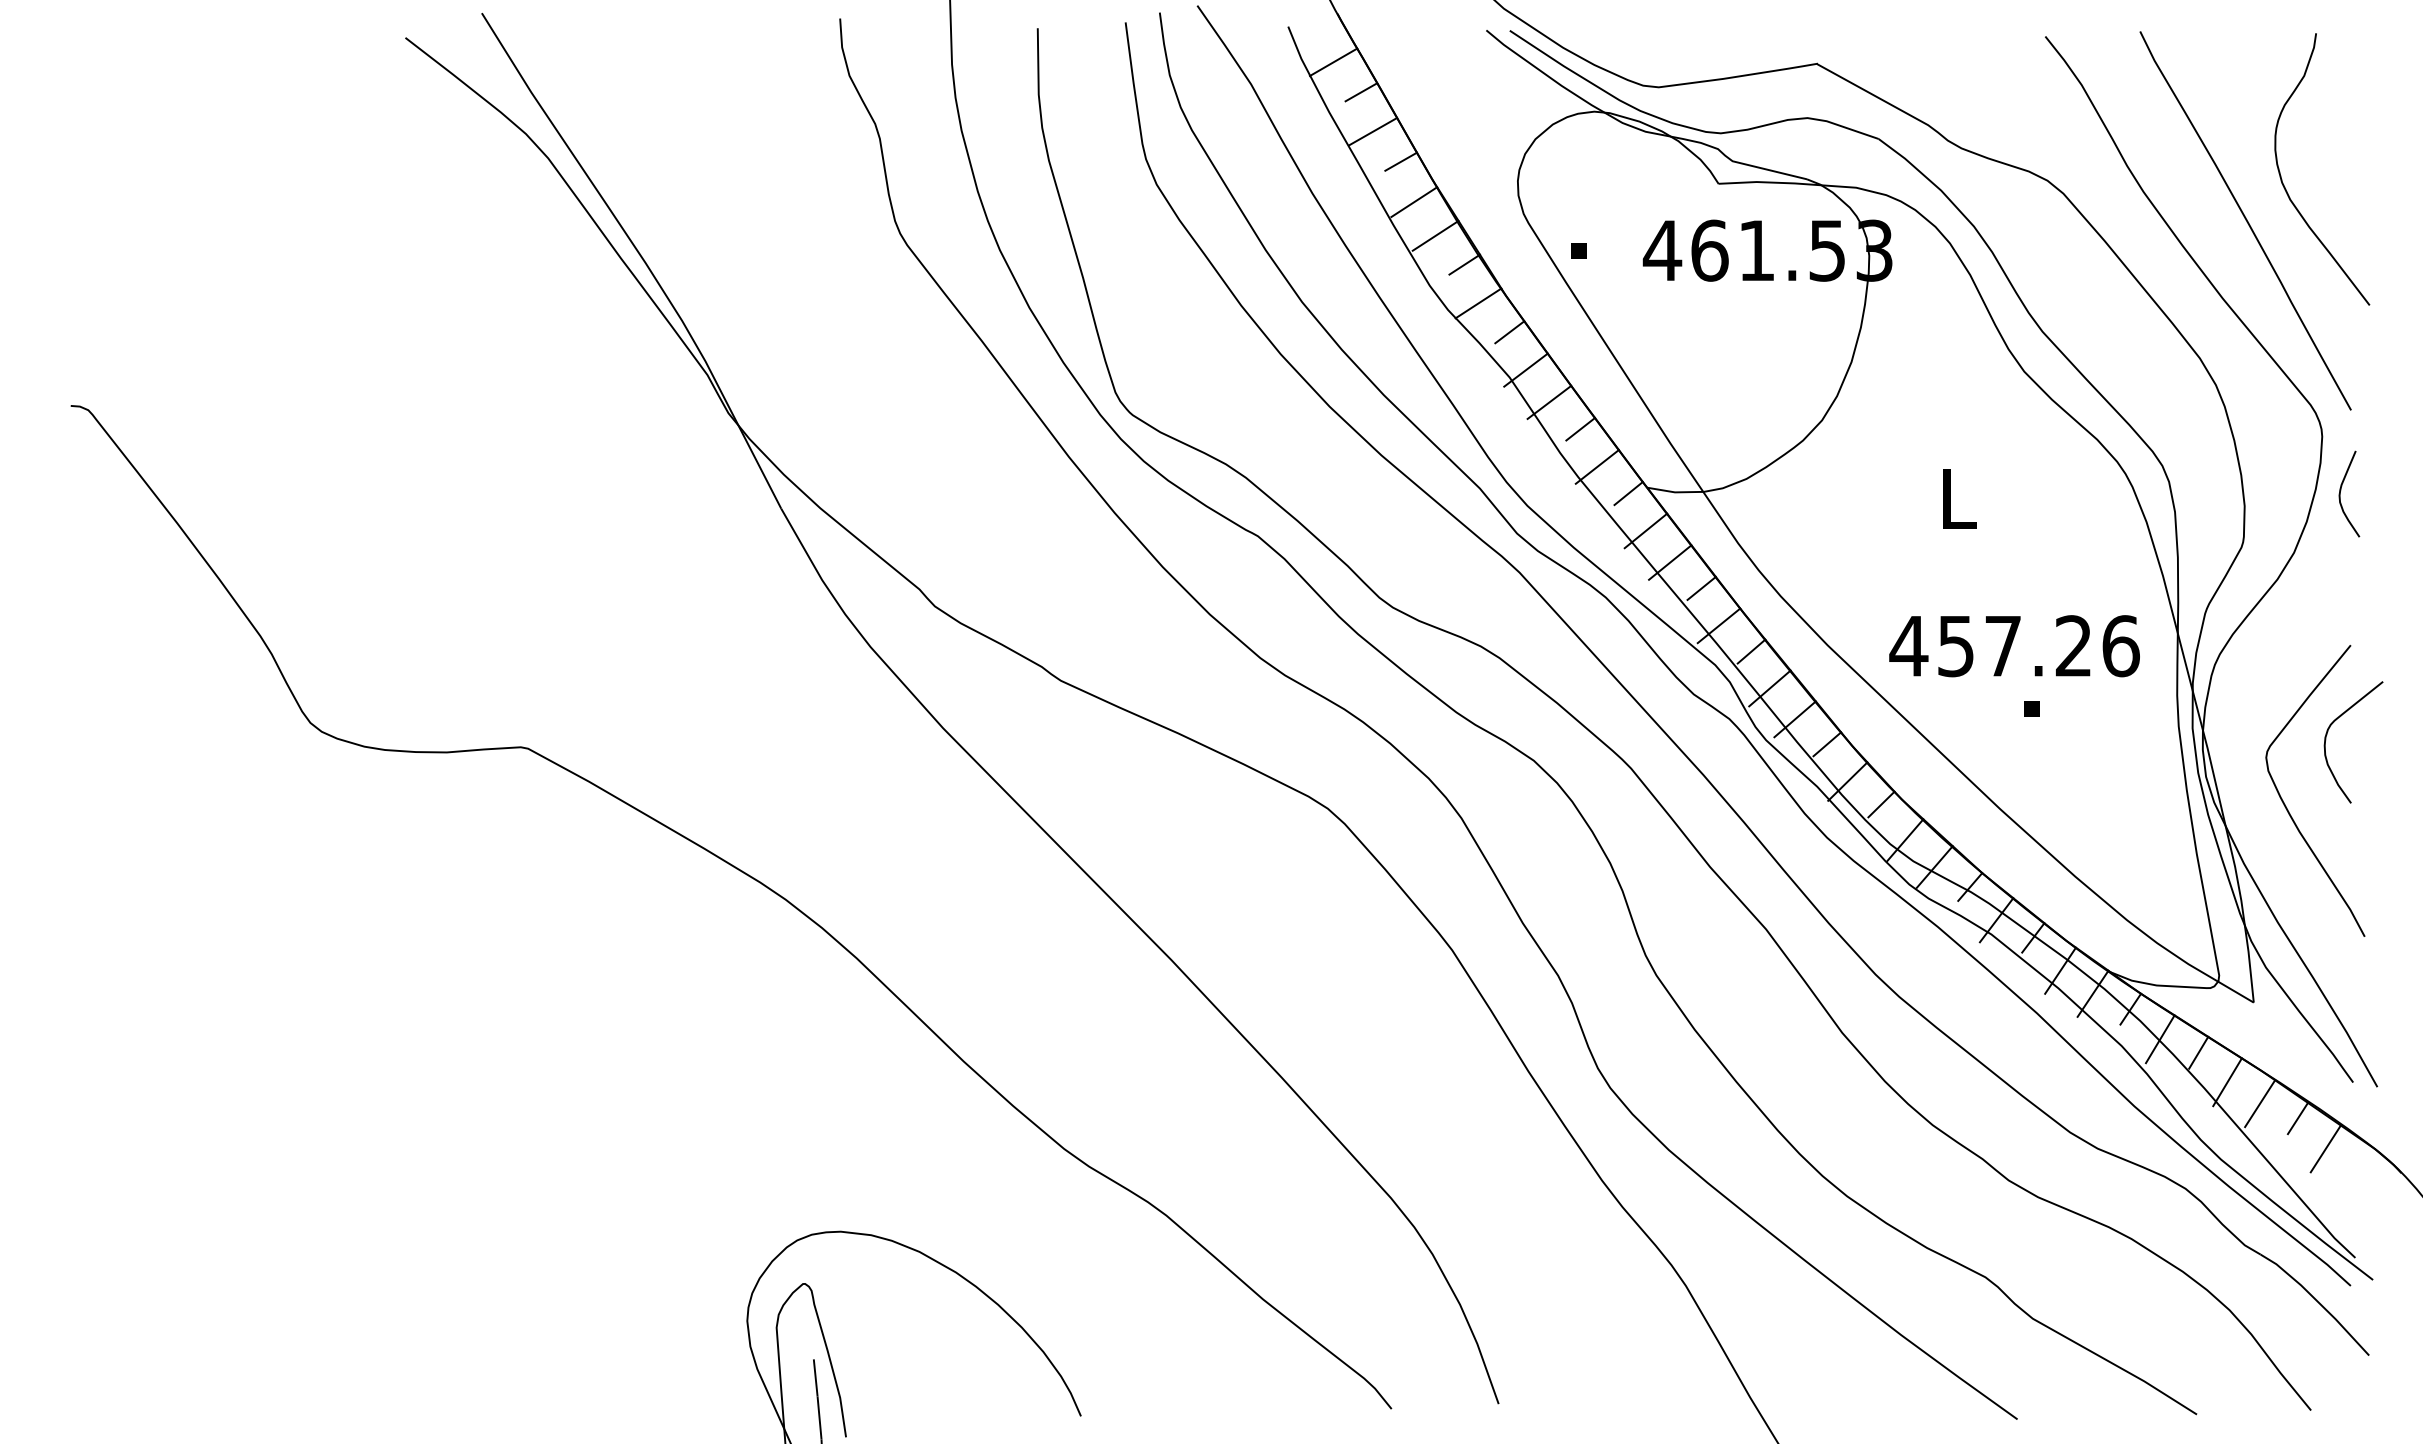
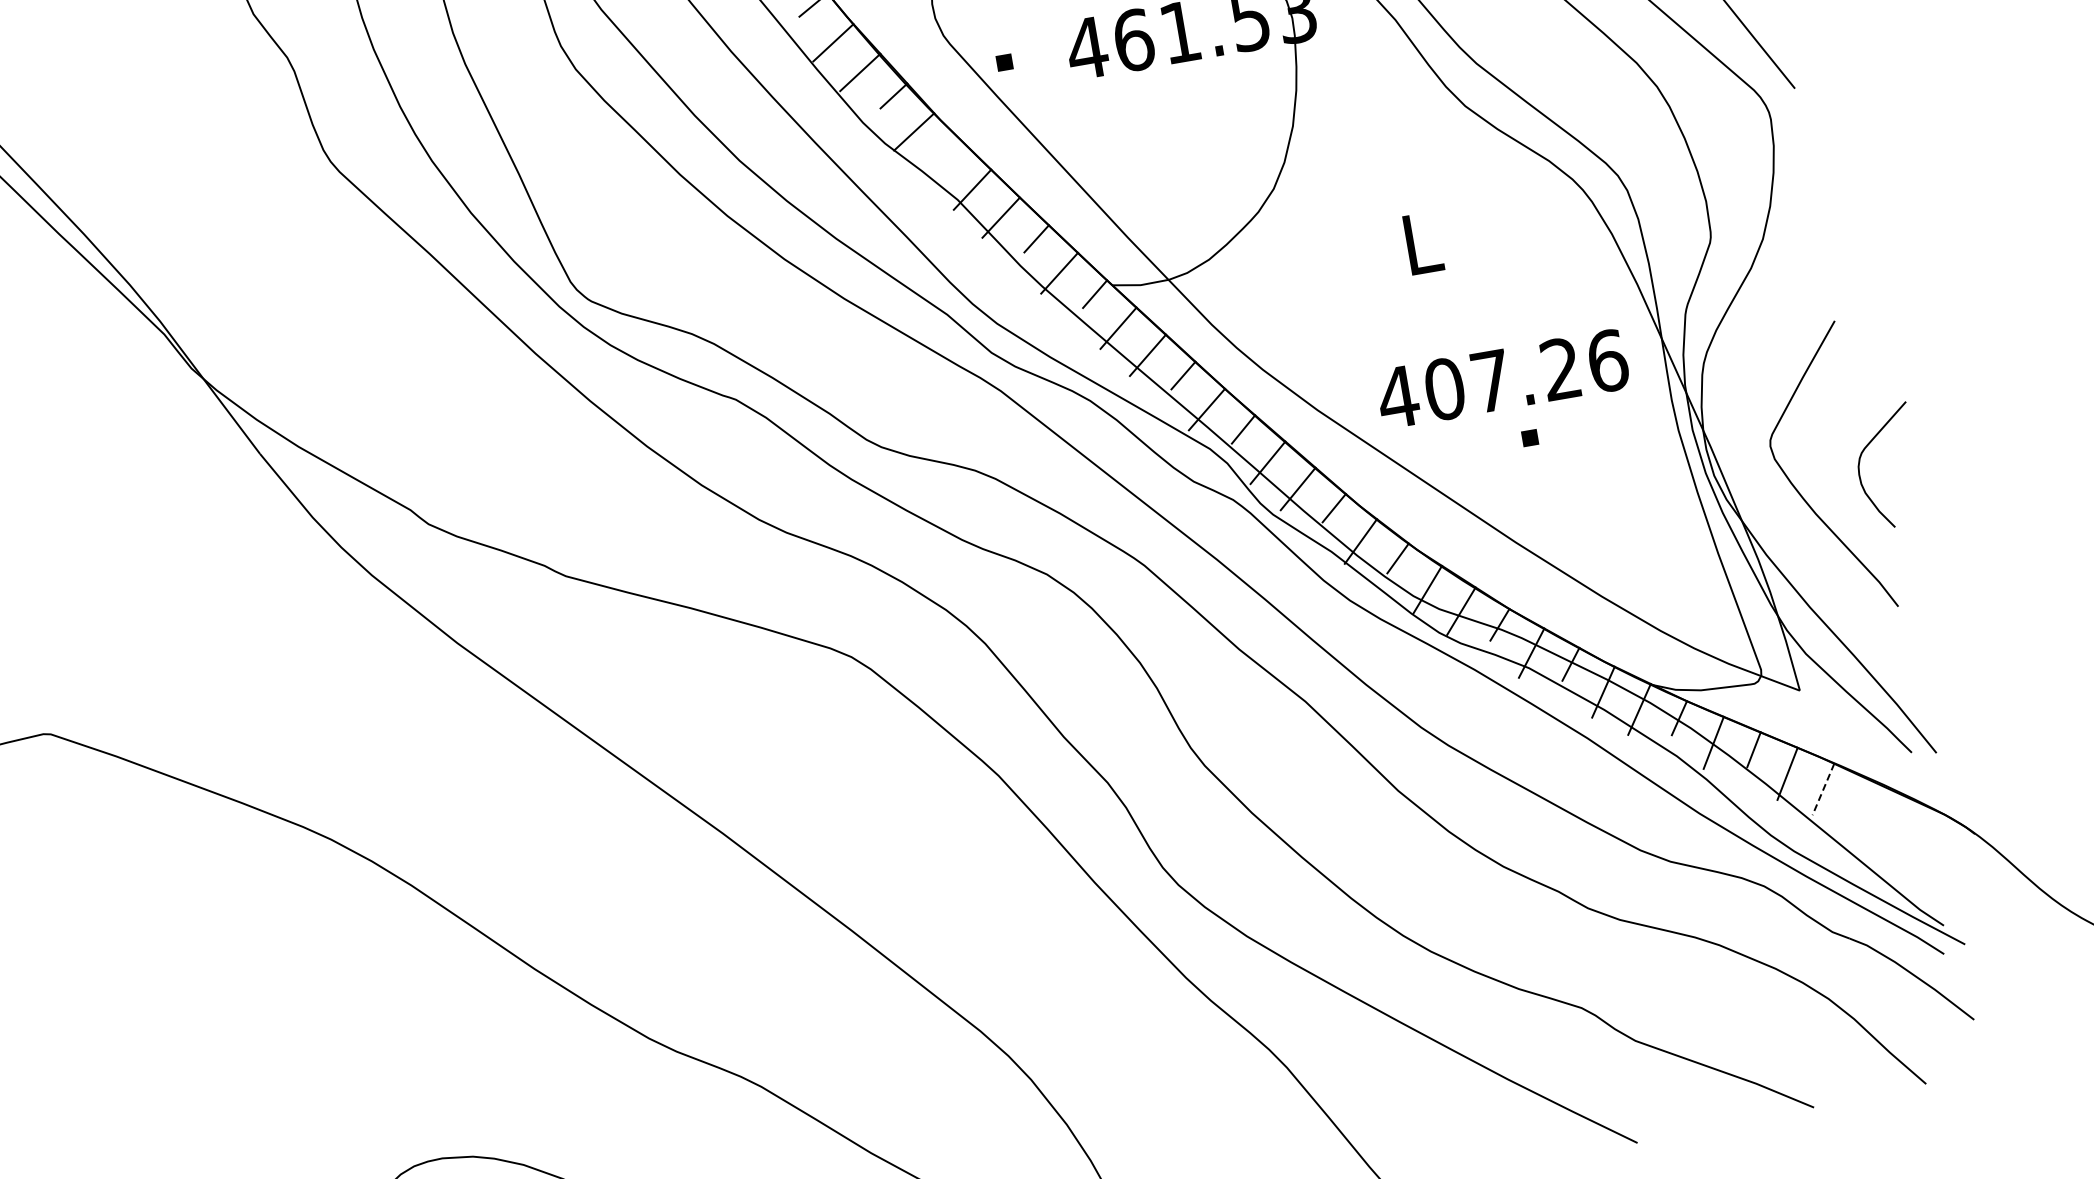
line: (1509, 332) -> (949, 155), removed
curve: (2341, 490) -> (1799, 169), removed
text: (1955, 646) -> (1444, 389), 457.26 -> 407.26
curve: (2326, 740) -> (1860, 469), moved
line: (2260, 1103) -> (1823, 789), solid -> dashed
line: (2297, 1118) -> (1862, 797), removed
line: (2325, 1148) -> (1895, 822), removed

